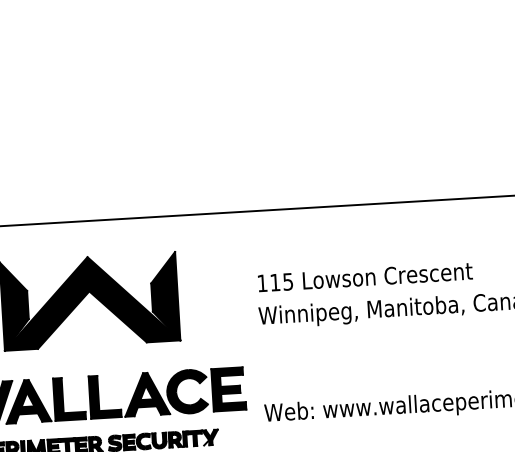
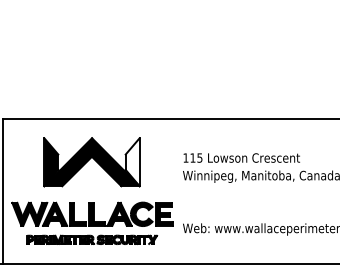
fill: (164, 297) -> (132, 162), removed

